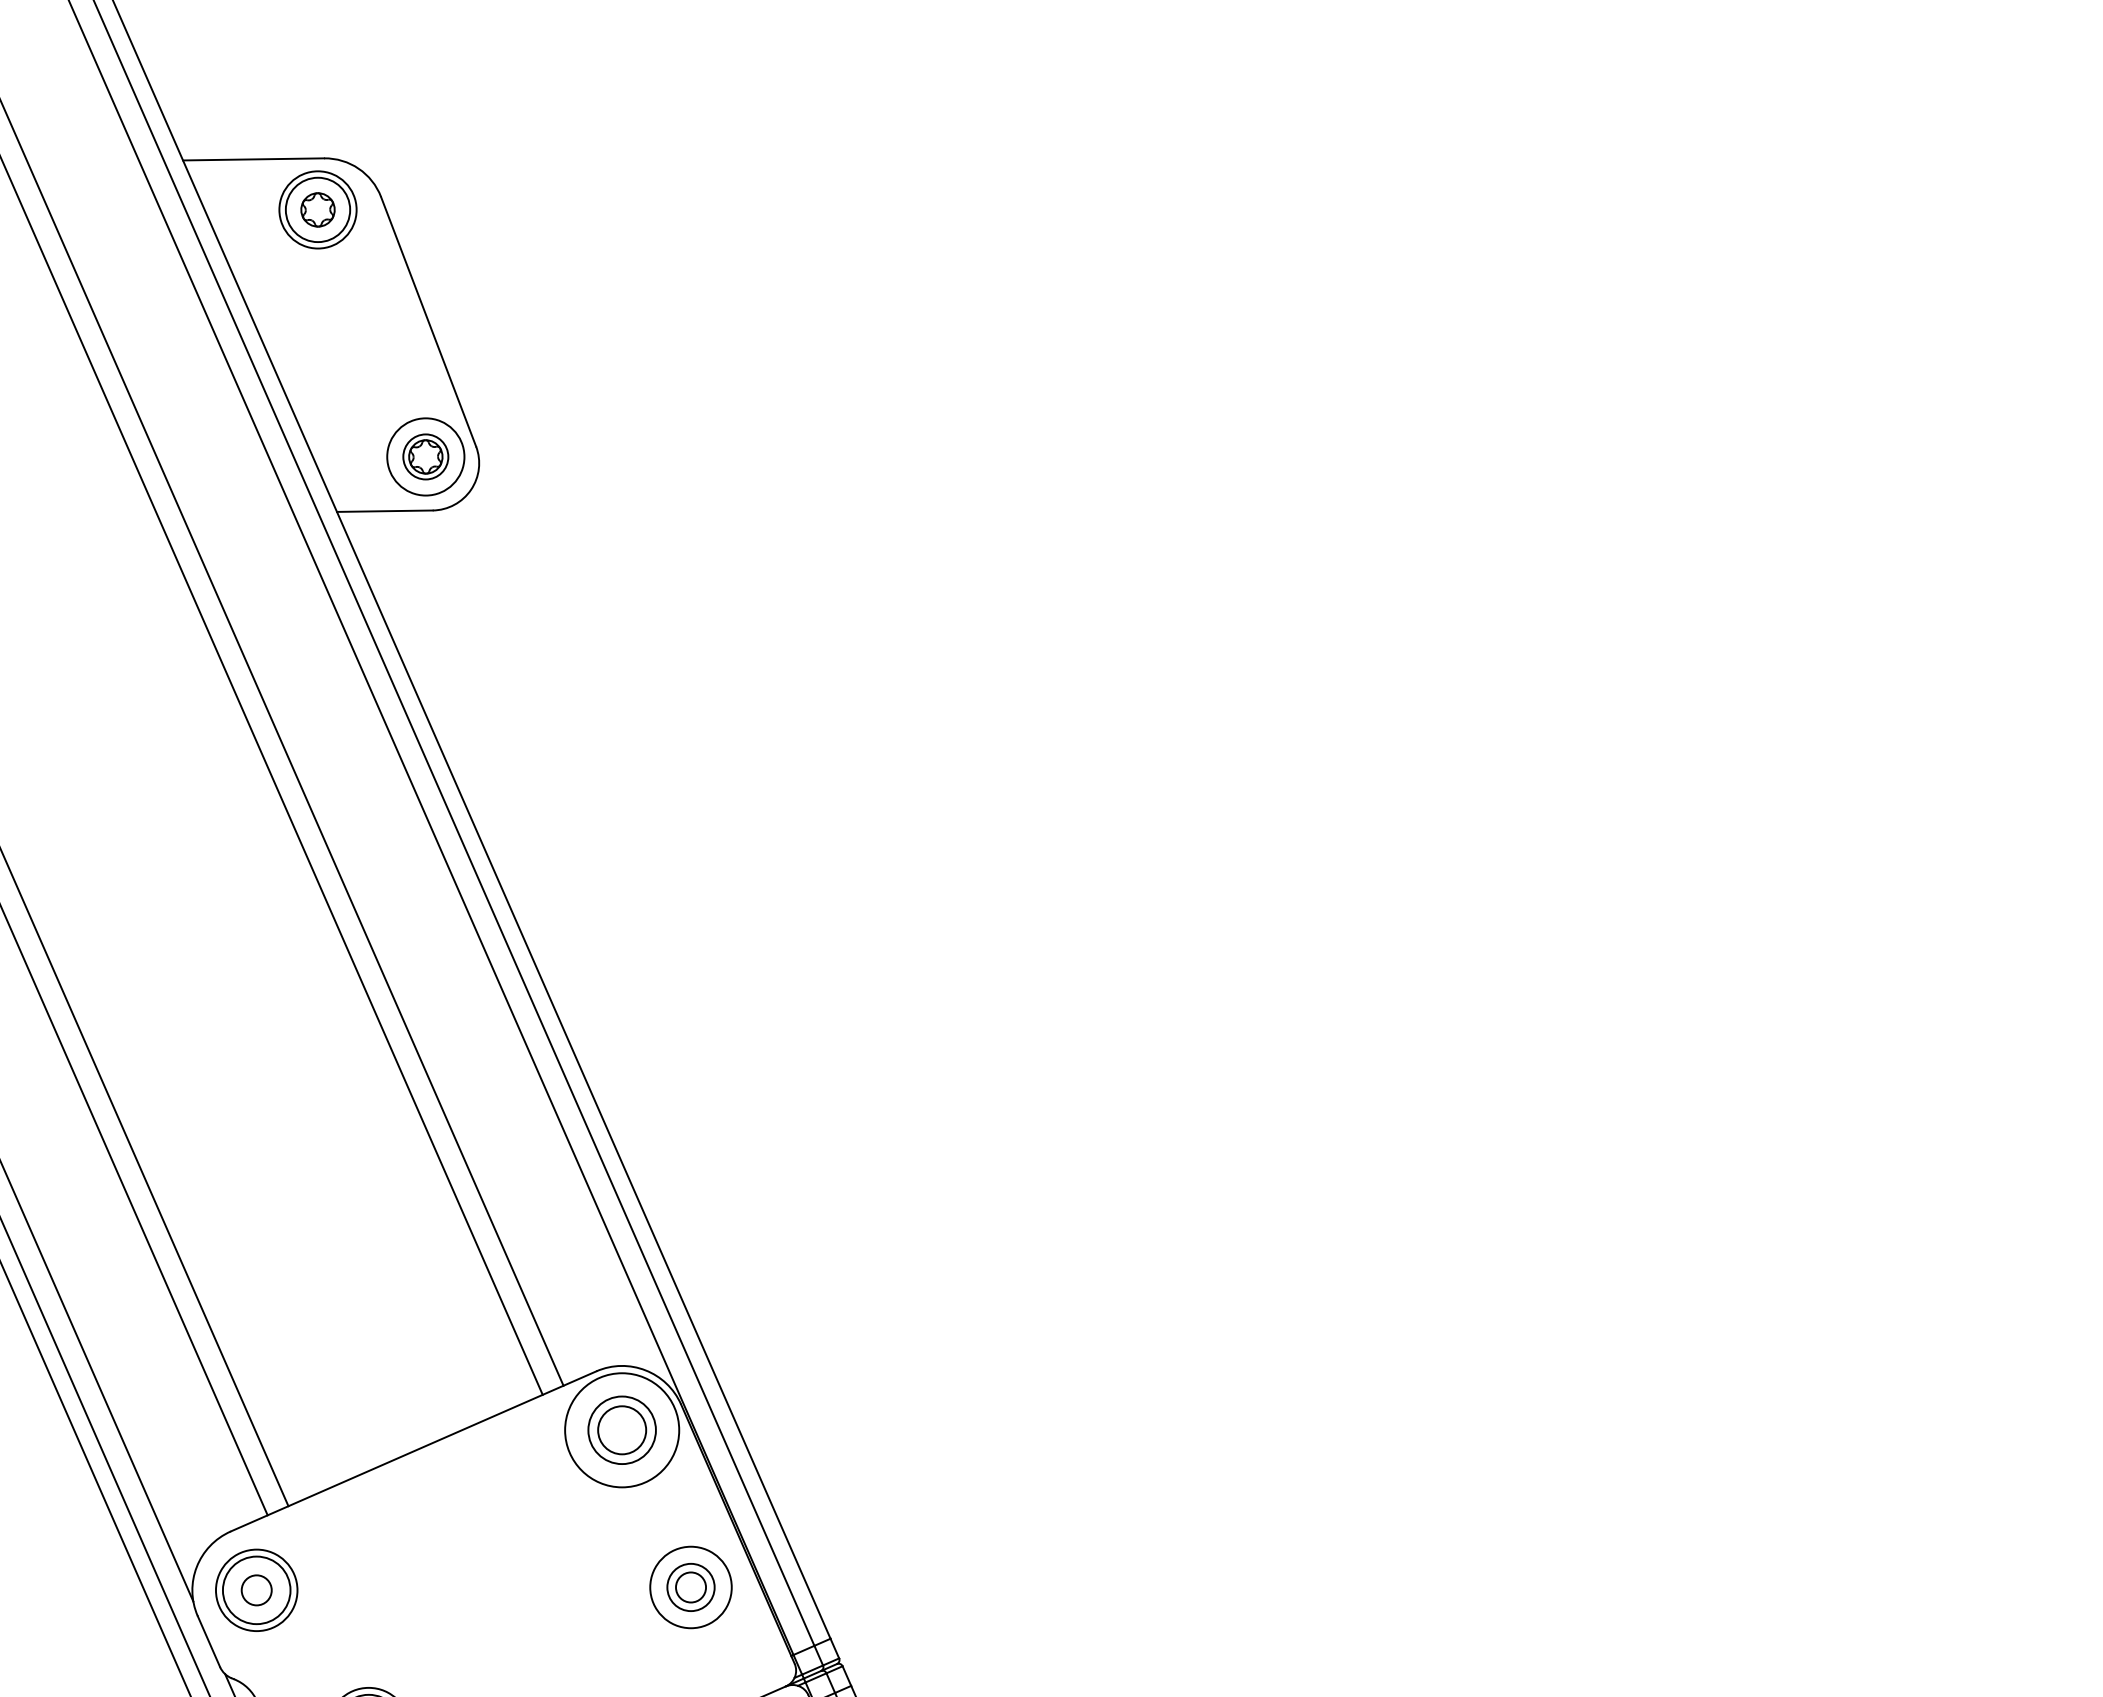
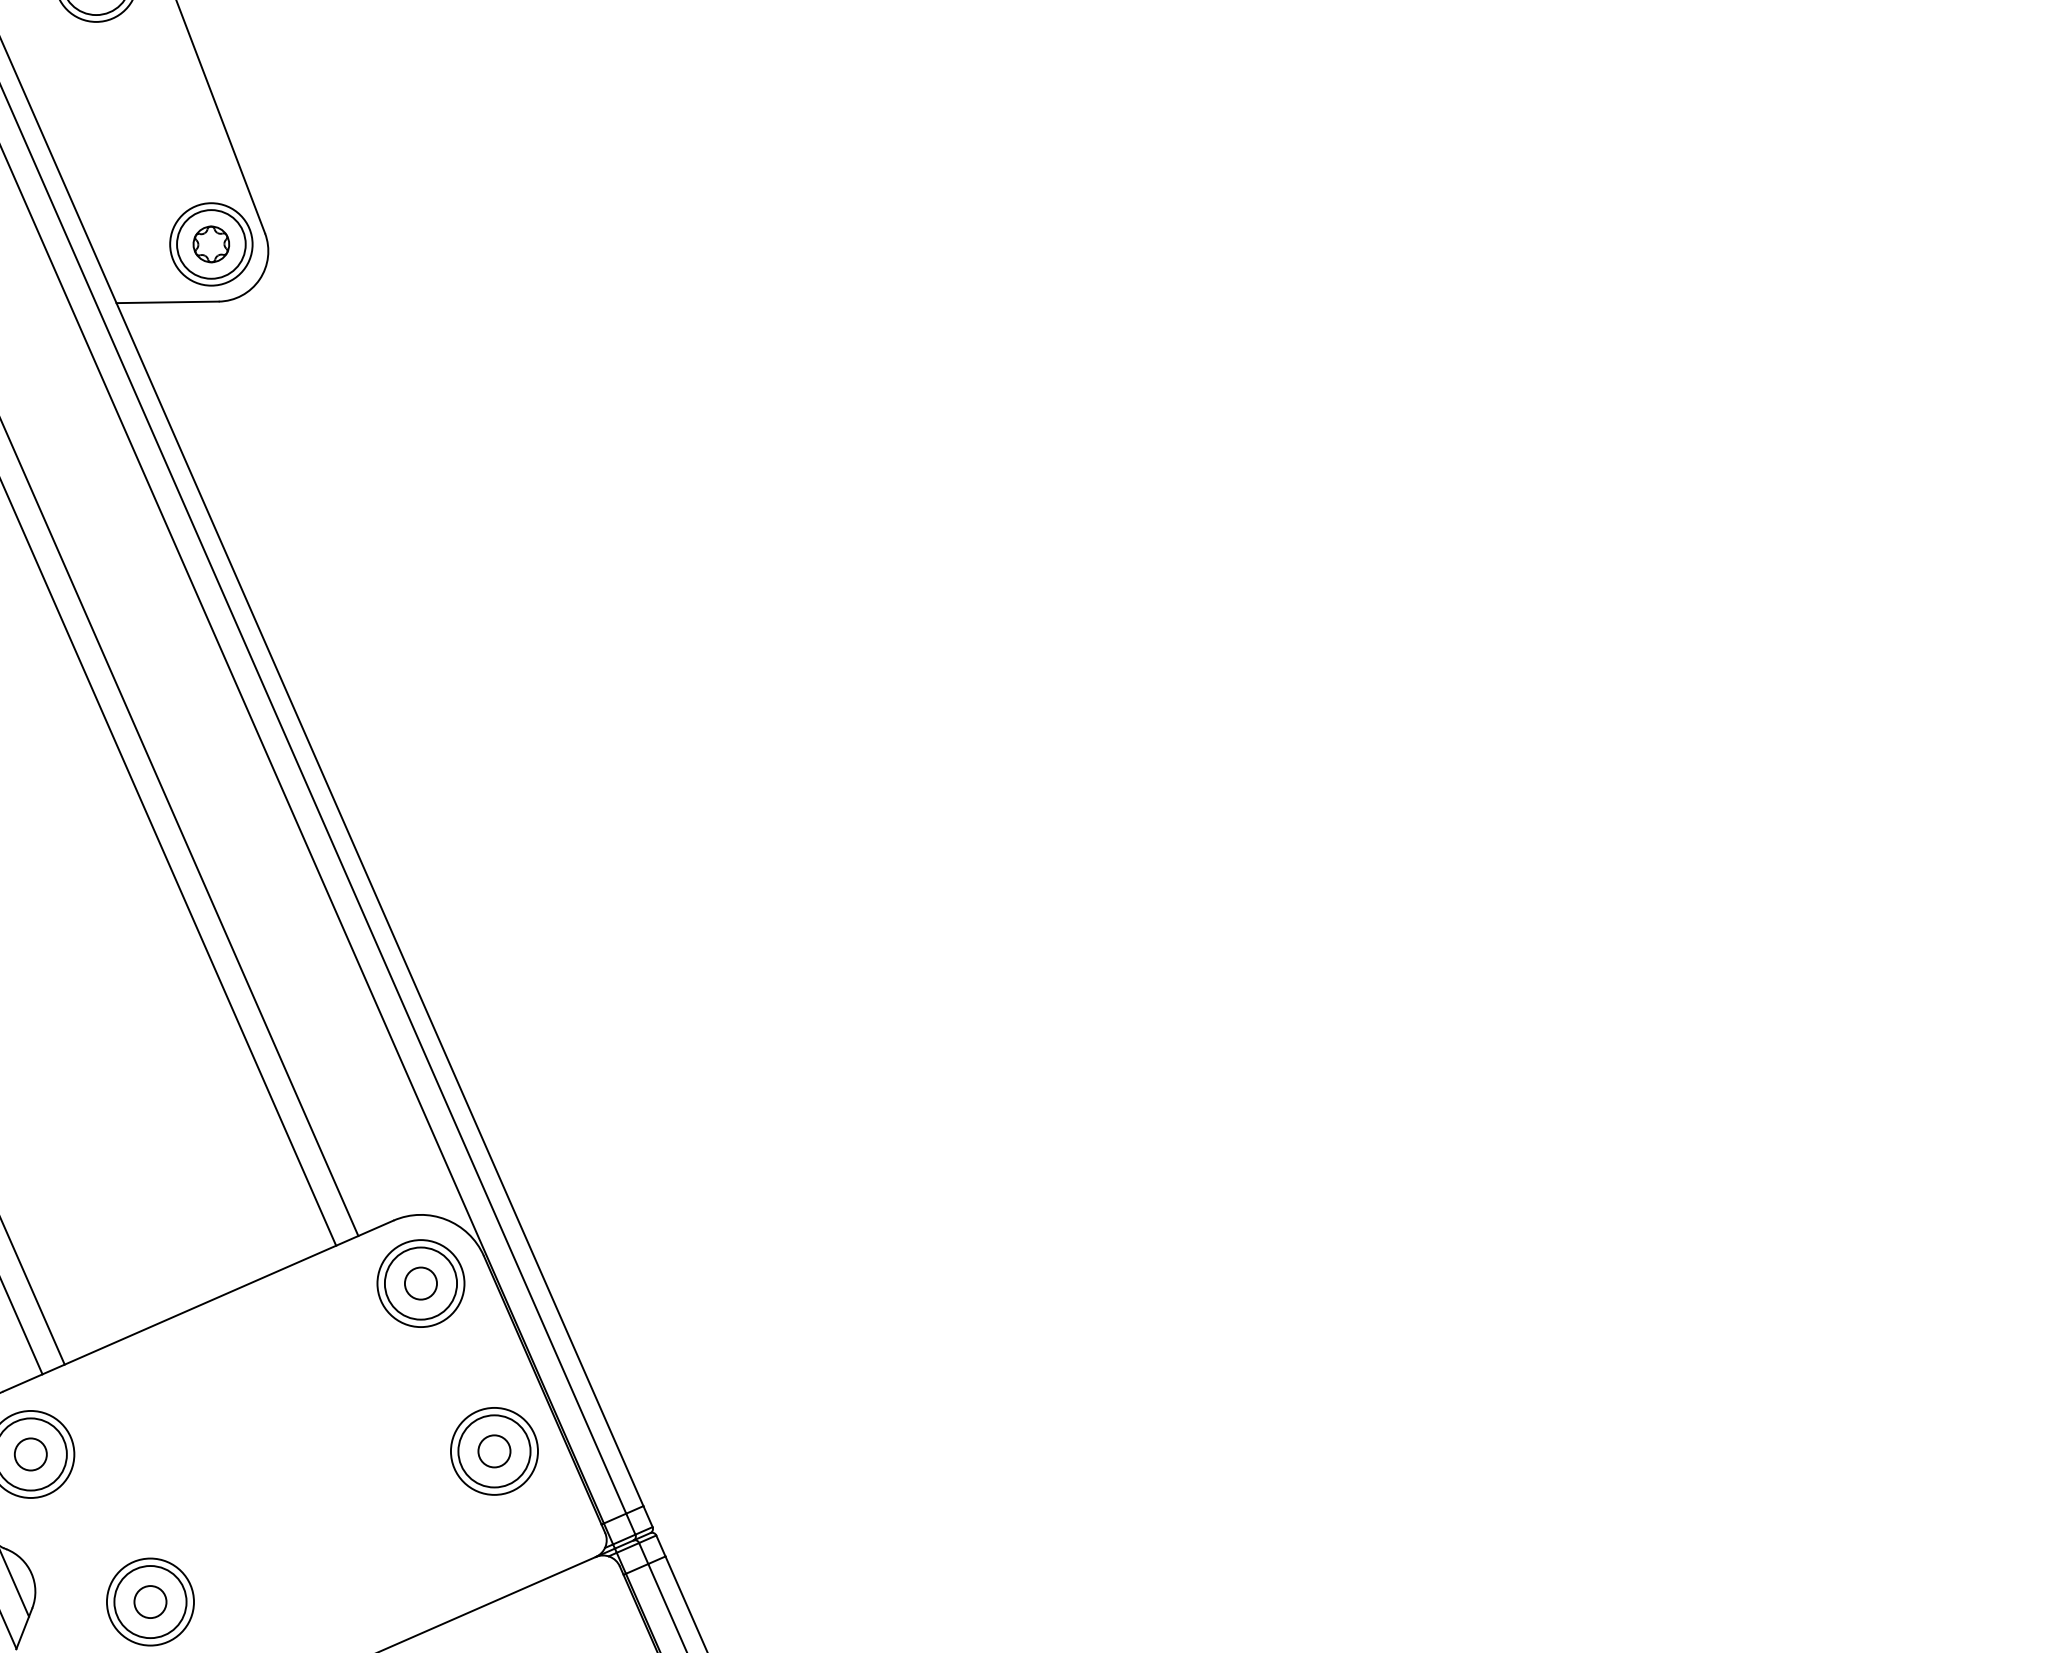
circle: (425, 456) -> (211, 243), size x1.43
circle: (621, 1430) -> (420, 1283), size x0.71
circle: (622, 1430) -> (421, 1283), size x0.62
circle: (690, 1587) -> (493, 1451), size x1.43

